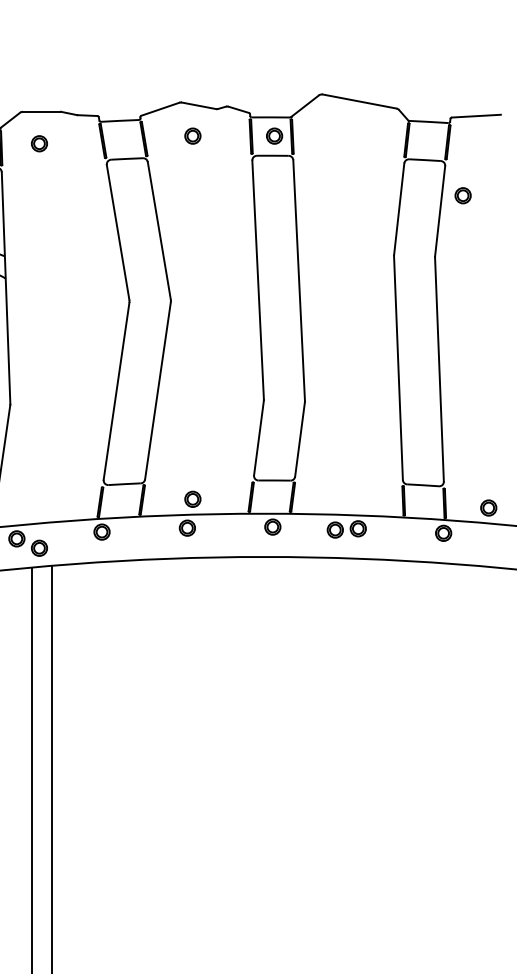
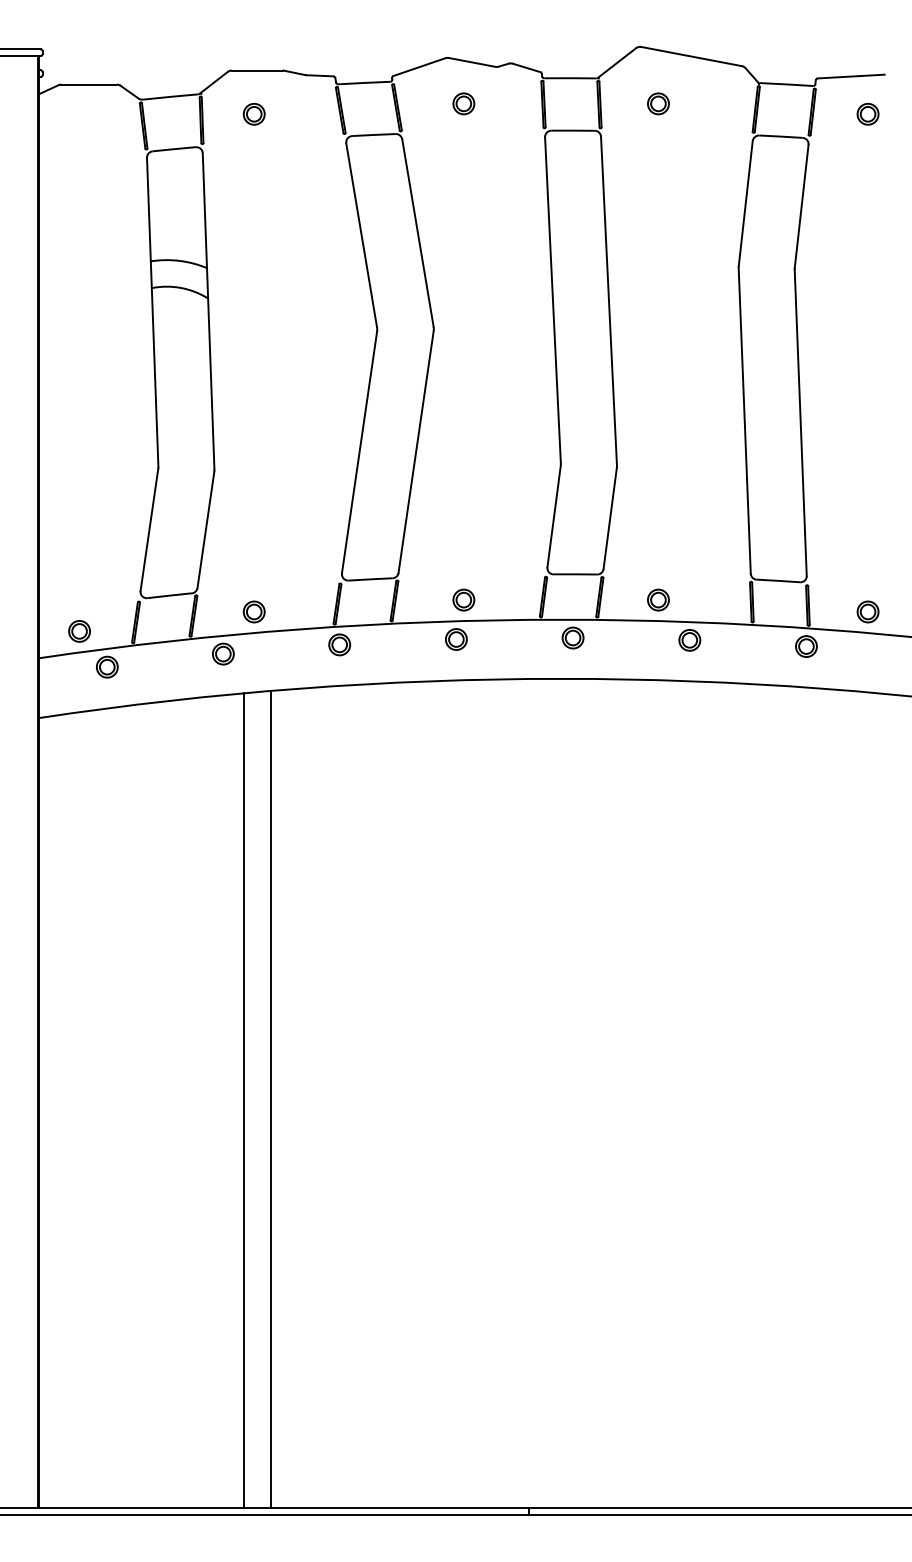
part: (274, 135) -> (658, 103), moved
part: (462, 195) -> (867, 113), moved
part: (335, 529) -> (658, 599), moved
part: (38, 547) -> (253, 611), moved

